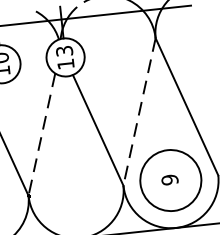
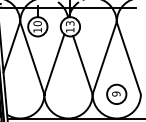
line: (139, 112) -> (104, 58), dashed -> solid
line: (42, 134) -> (54, 64), dashed -> solid
circle: (170, 180) -> (116, 94), size x0.62

